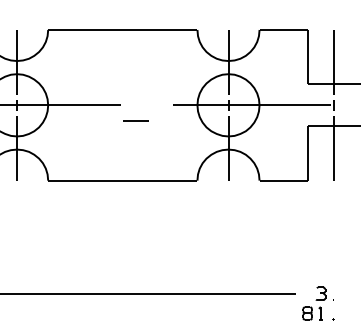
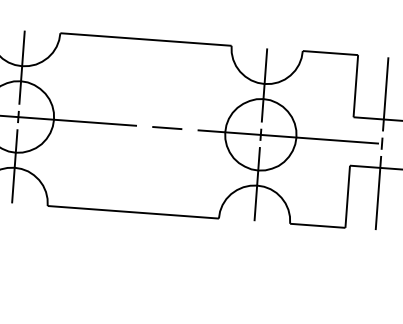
line: (135, 120) -> (166, 126), moved

